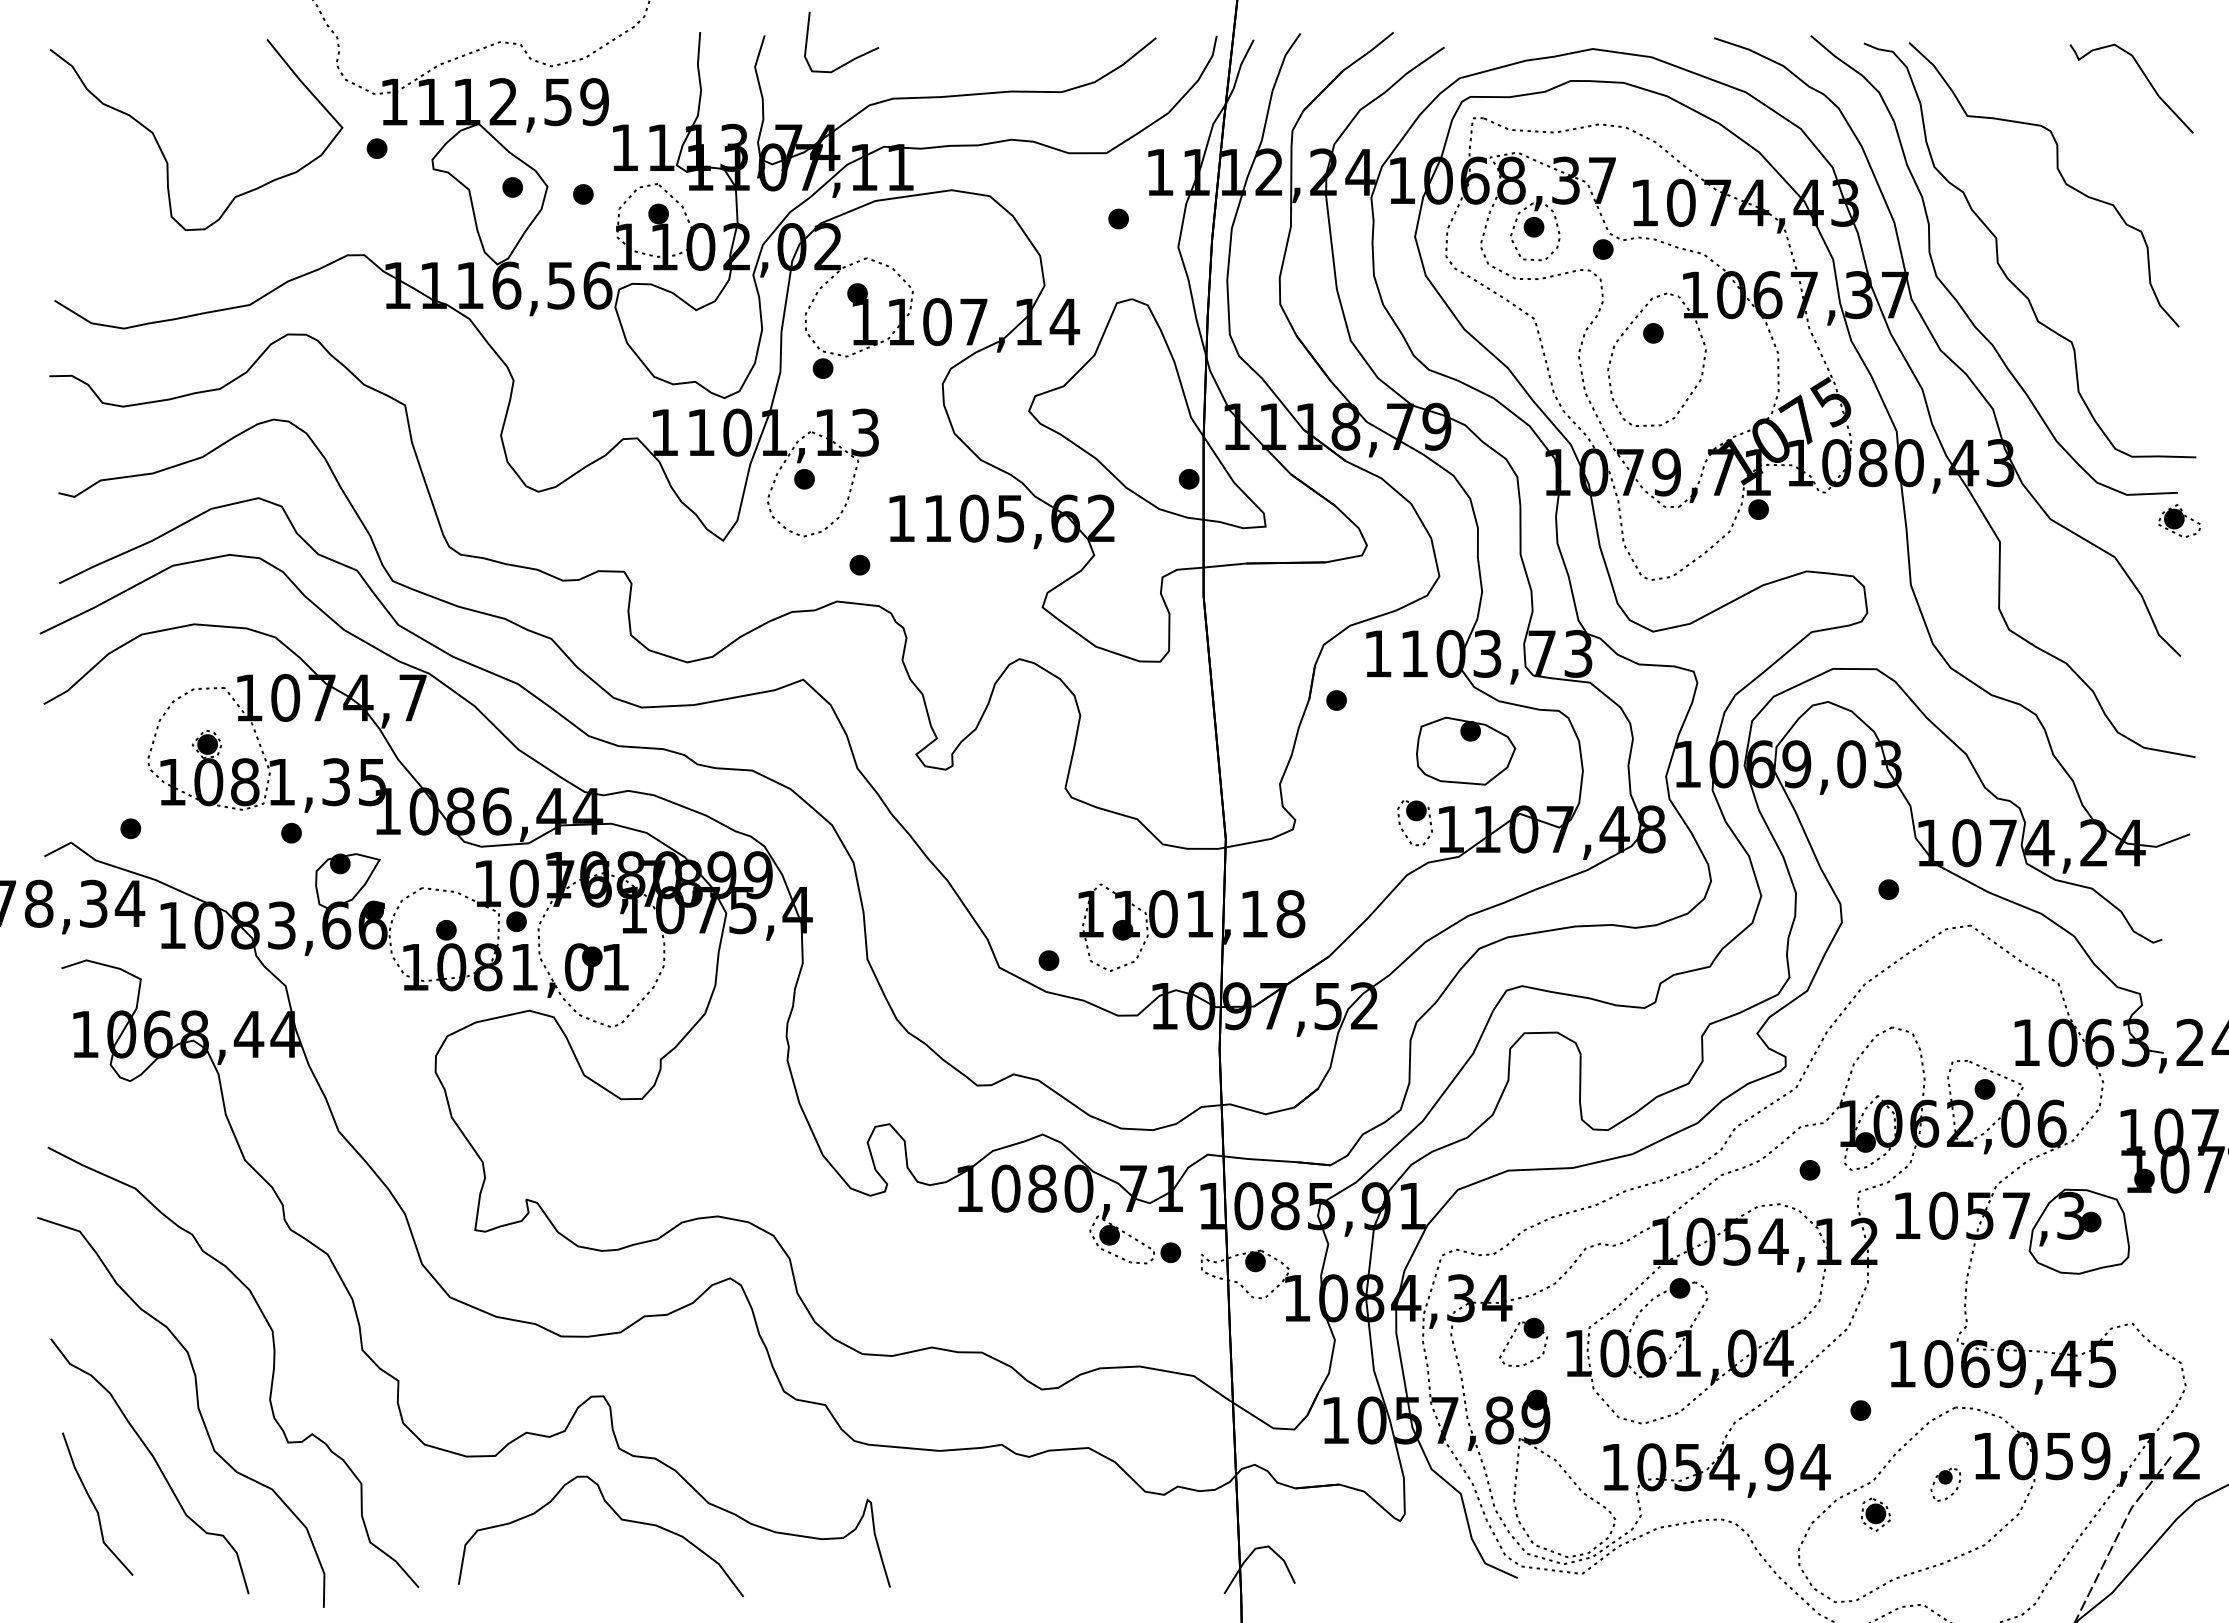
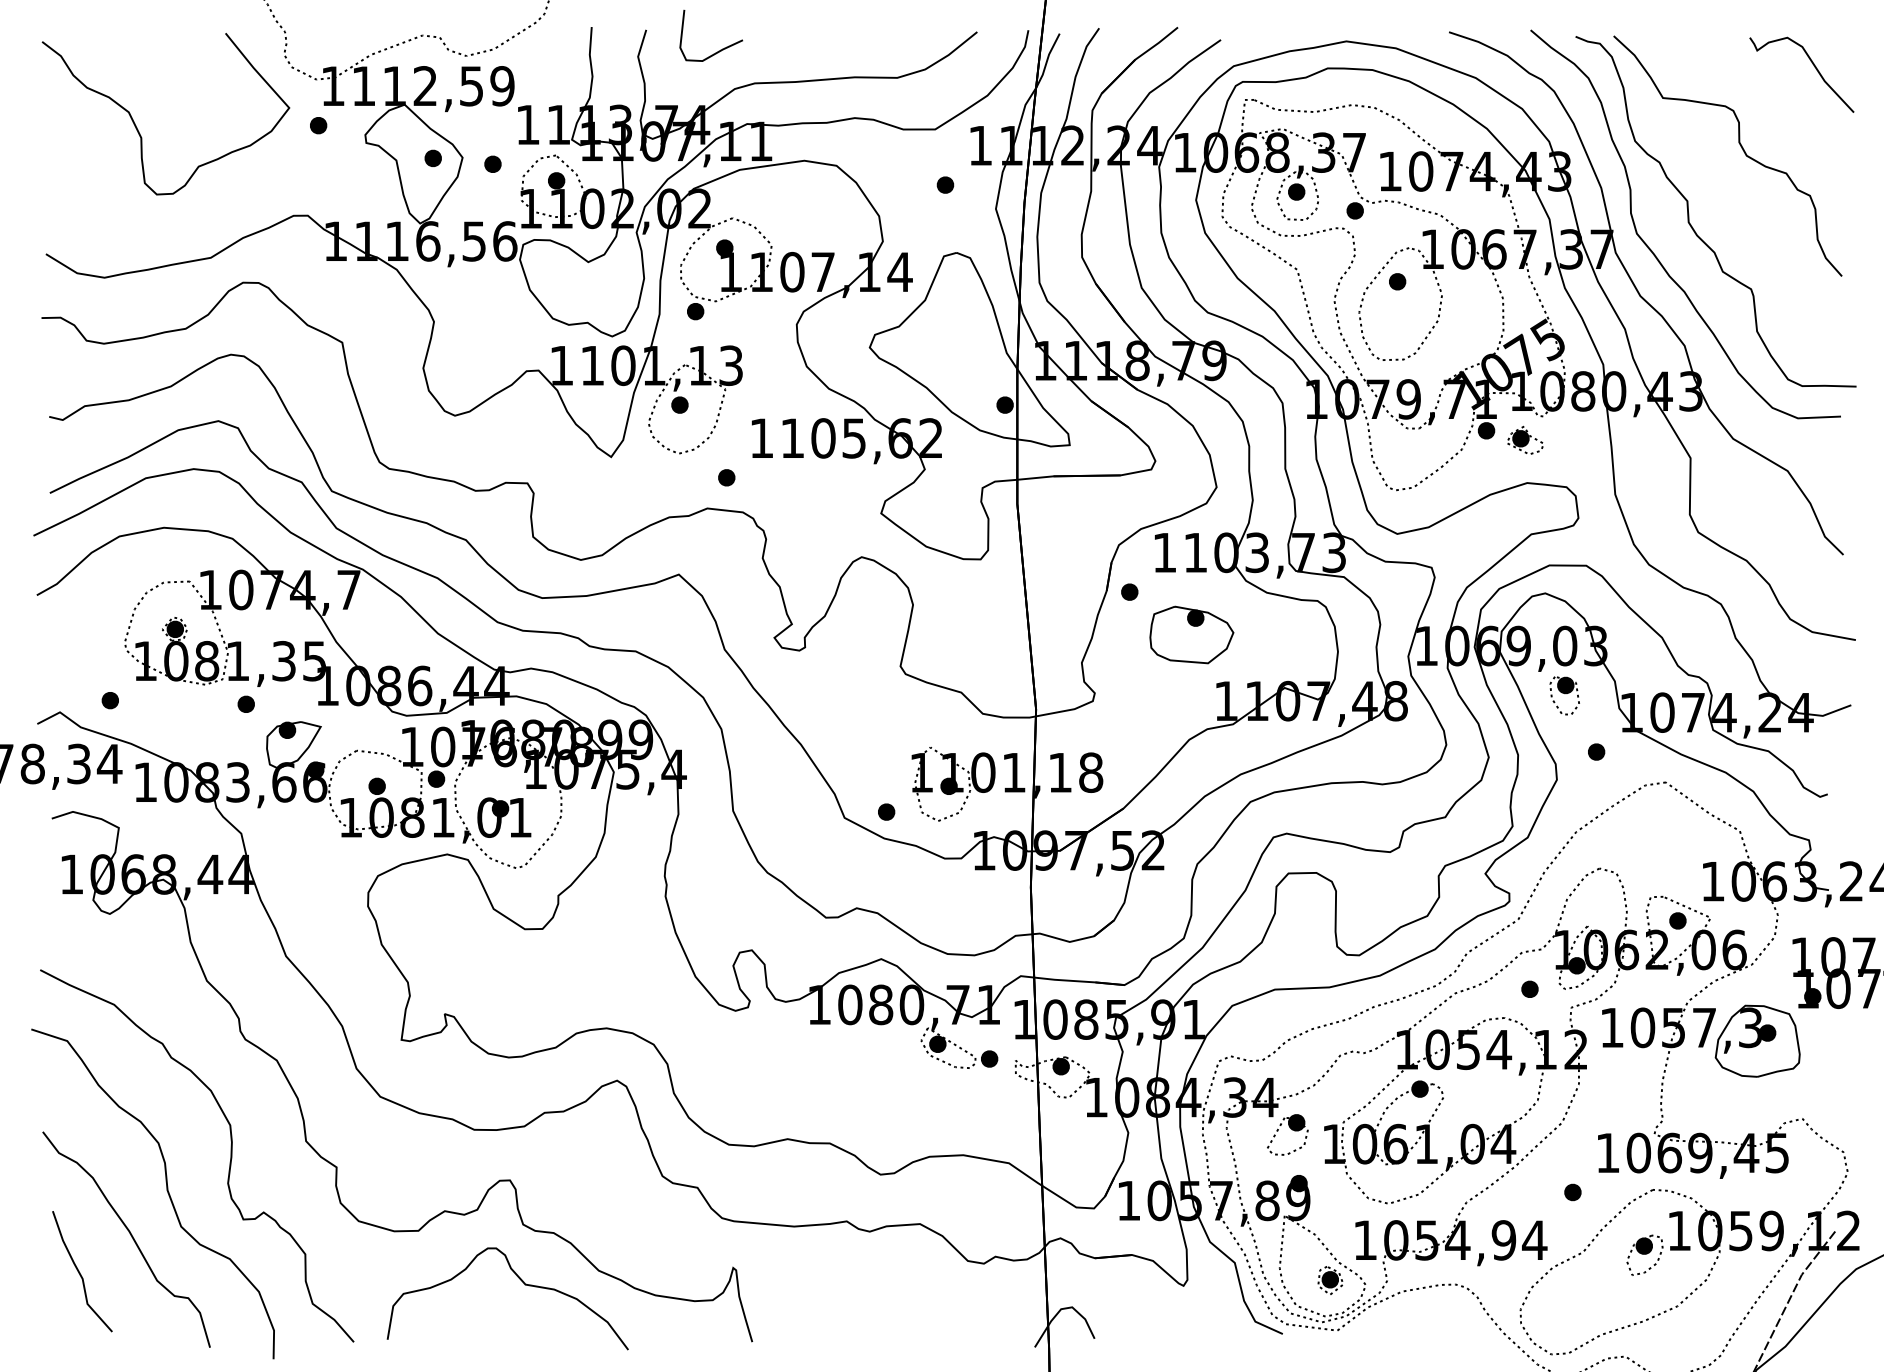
part: (2179, 520) -> (1525, 439), moved
part: (1466, 750) -> (1192, 634), moved
part: (1414, 823) -> (1564, 696), moved
part: (1945, 1484) -> (1644, 1254), size x1.43
part: (1875, 1514) -> (1330, 1280), moved

